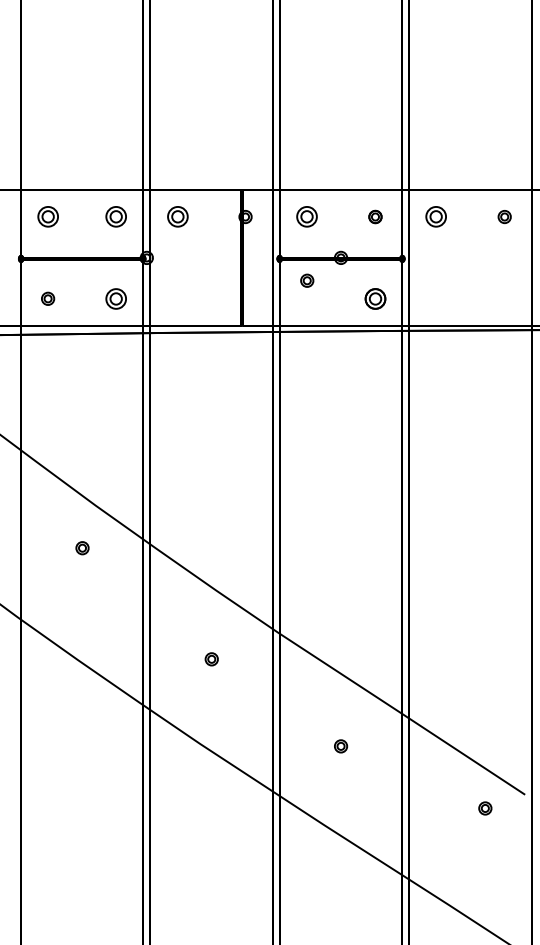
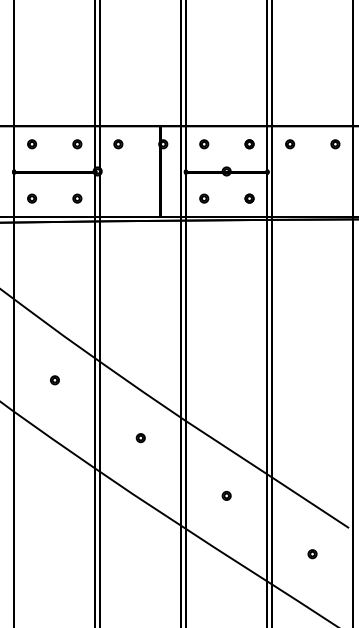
part: (47, 217) -> (31, 144), size x0.62
part: (116, 217) -> (77, 144), size x0.62
part: (178, 217) -> (118, 144), size x0.62
part: (307, 217) -> (204, 144), size x0.62
part: (437, 217) -> (290, 144), size x0.62
part: (307, 280) -> (204, 198), moved
part: (116, 298) -> (77, 198), size x0.62
part: (375, 298) -> (249, 198), size x0.62
part: (81, 548) -> (54, 380), moved
part: (485, 808) -> (312, 554), moved

